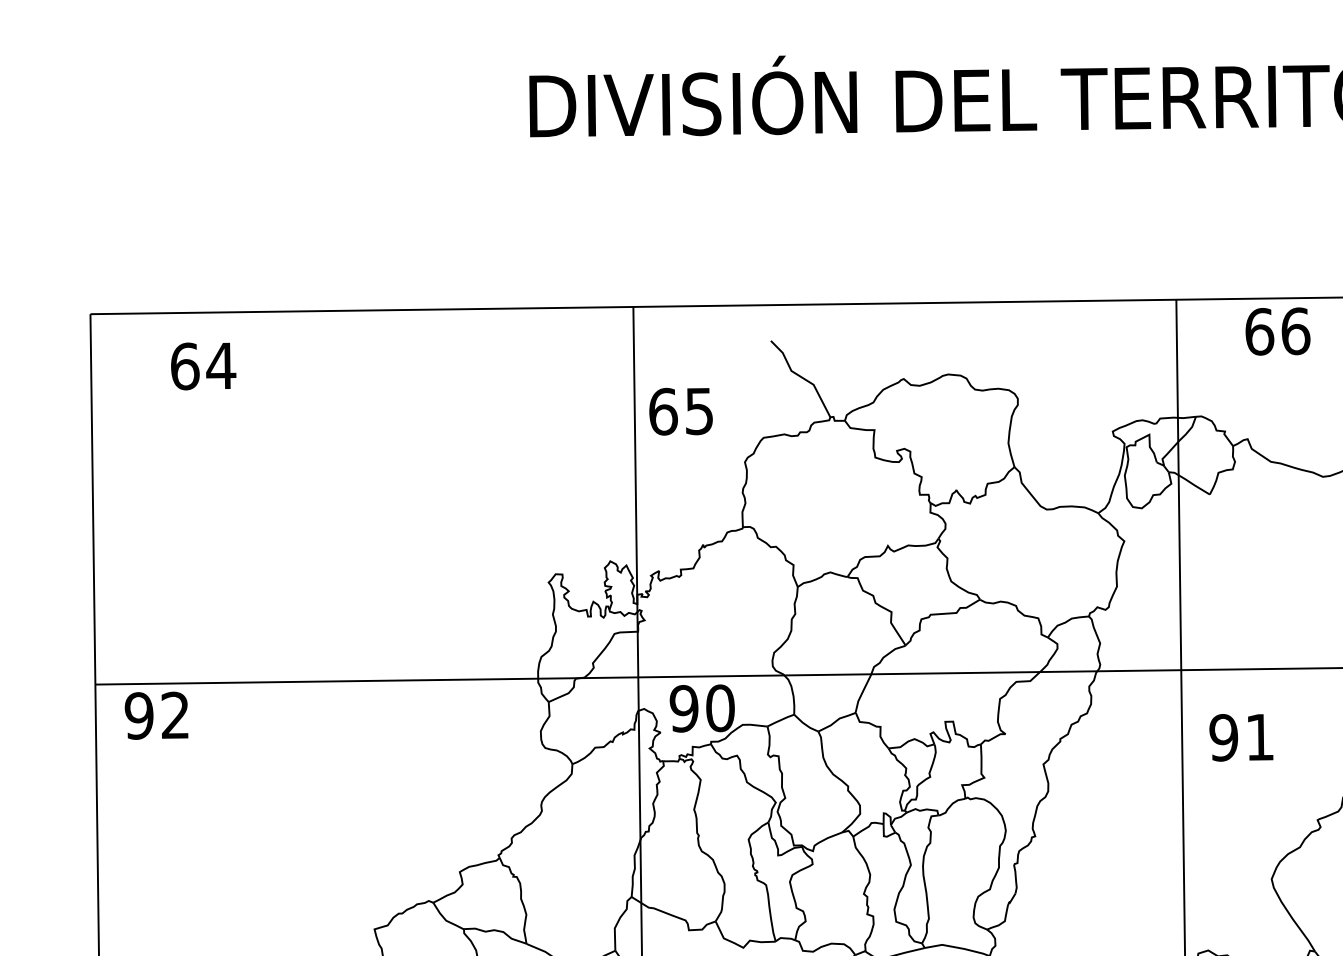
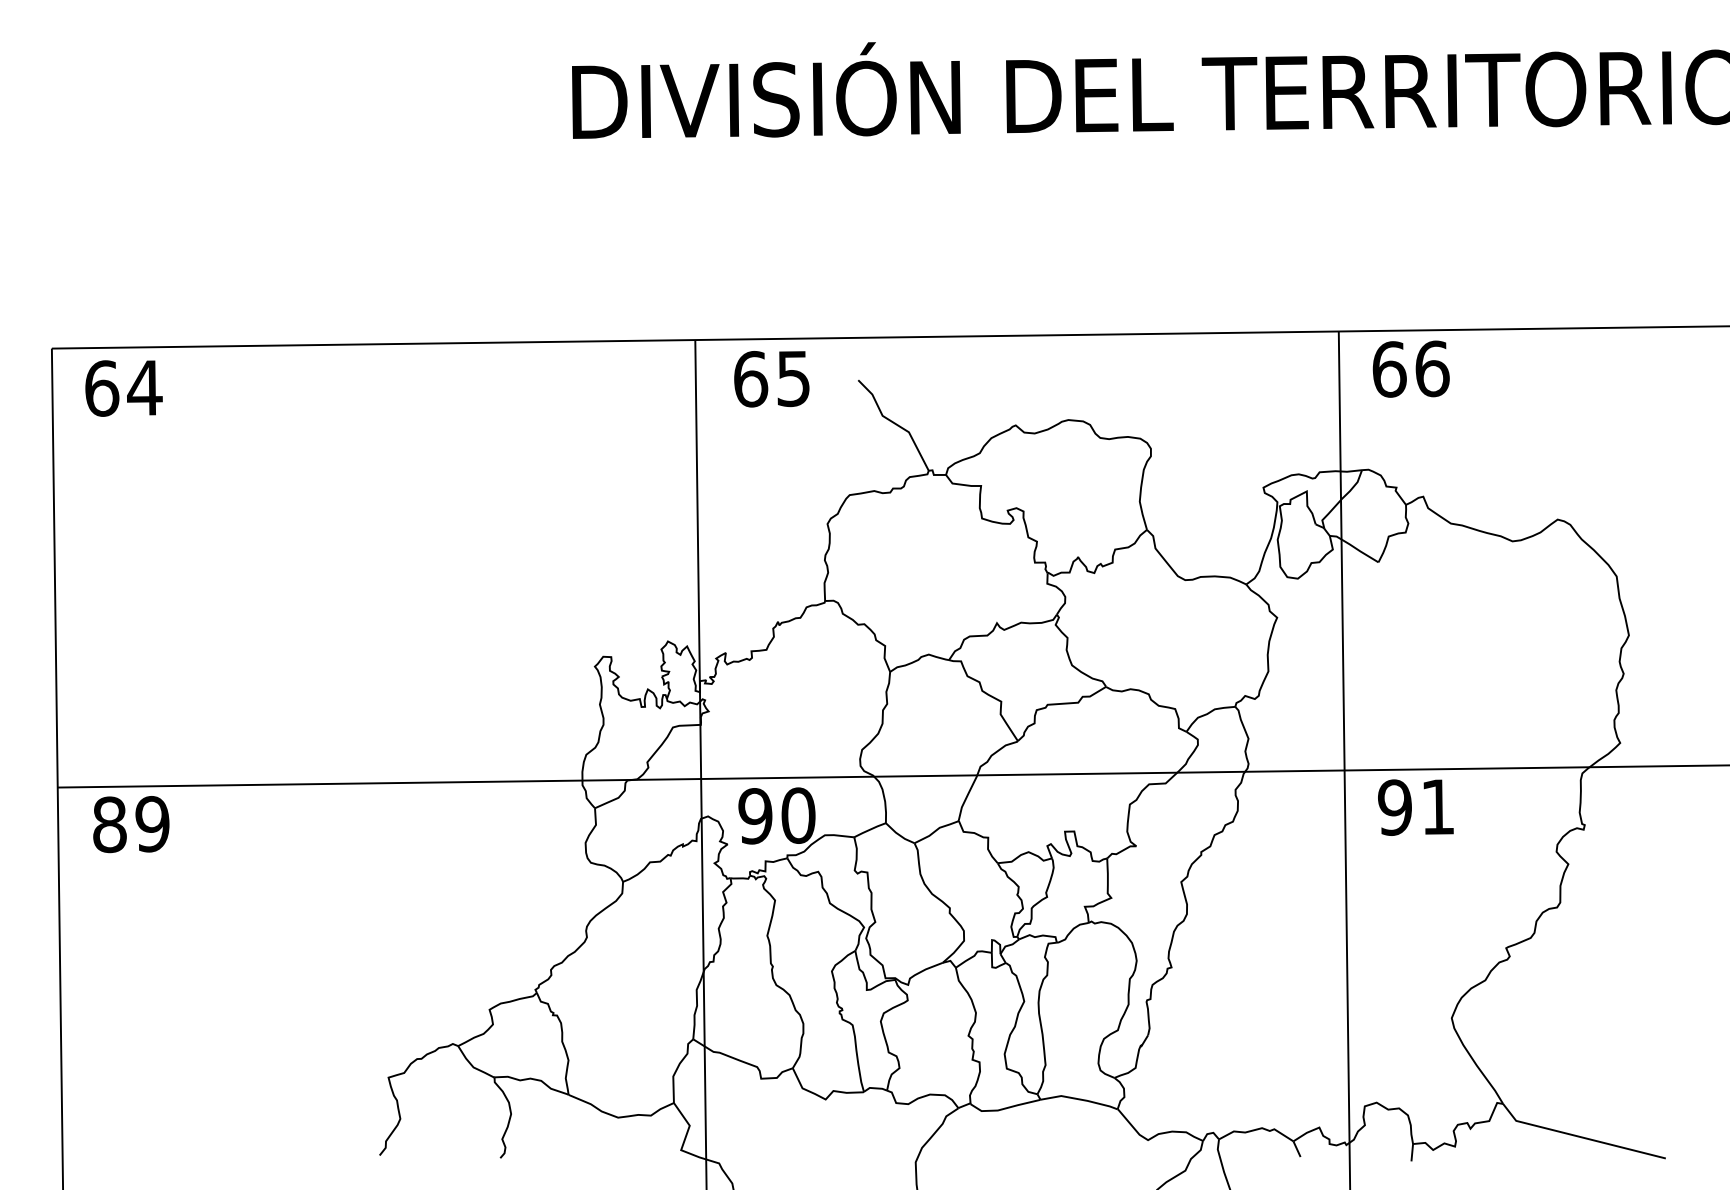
text: (1277, 330) -> (1410, 368), moved
text: (203, 366) -> (123, 388), moved
text: (680, 411) -> (771, 379), moved
text: (156, 715) -> (130, 824), 92 -> 89
text: (1241, 737) -> (1415, 807), moved

